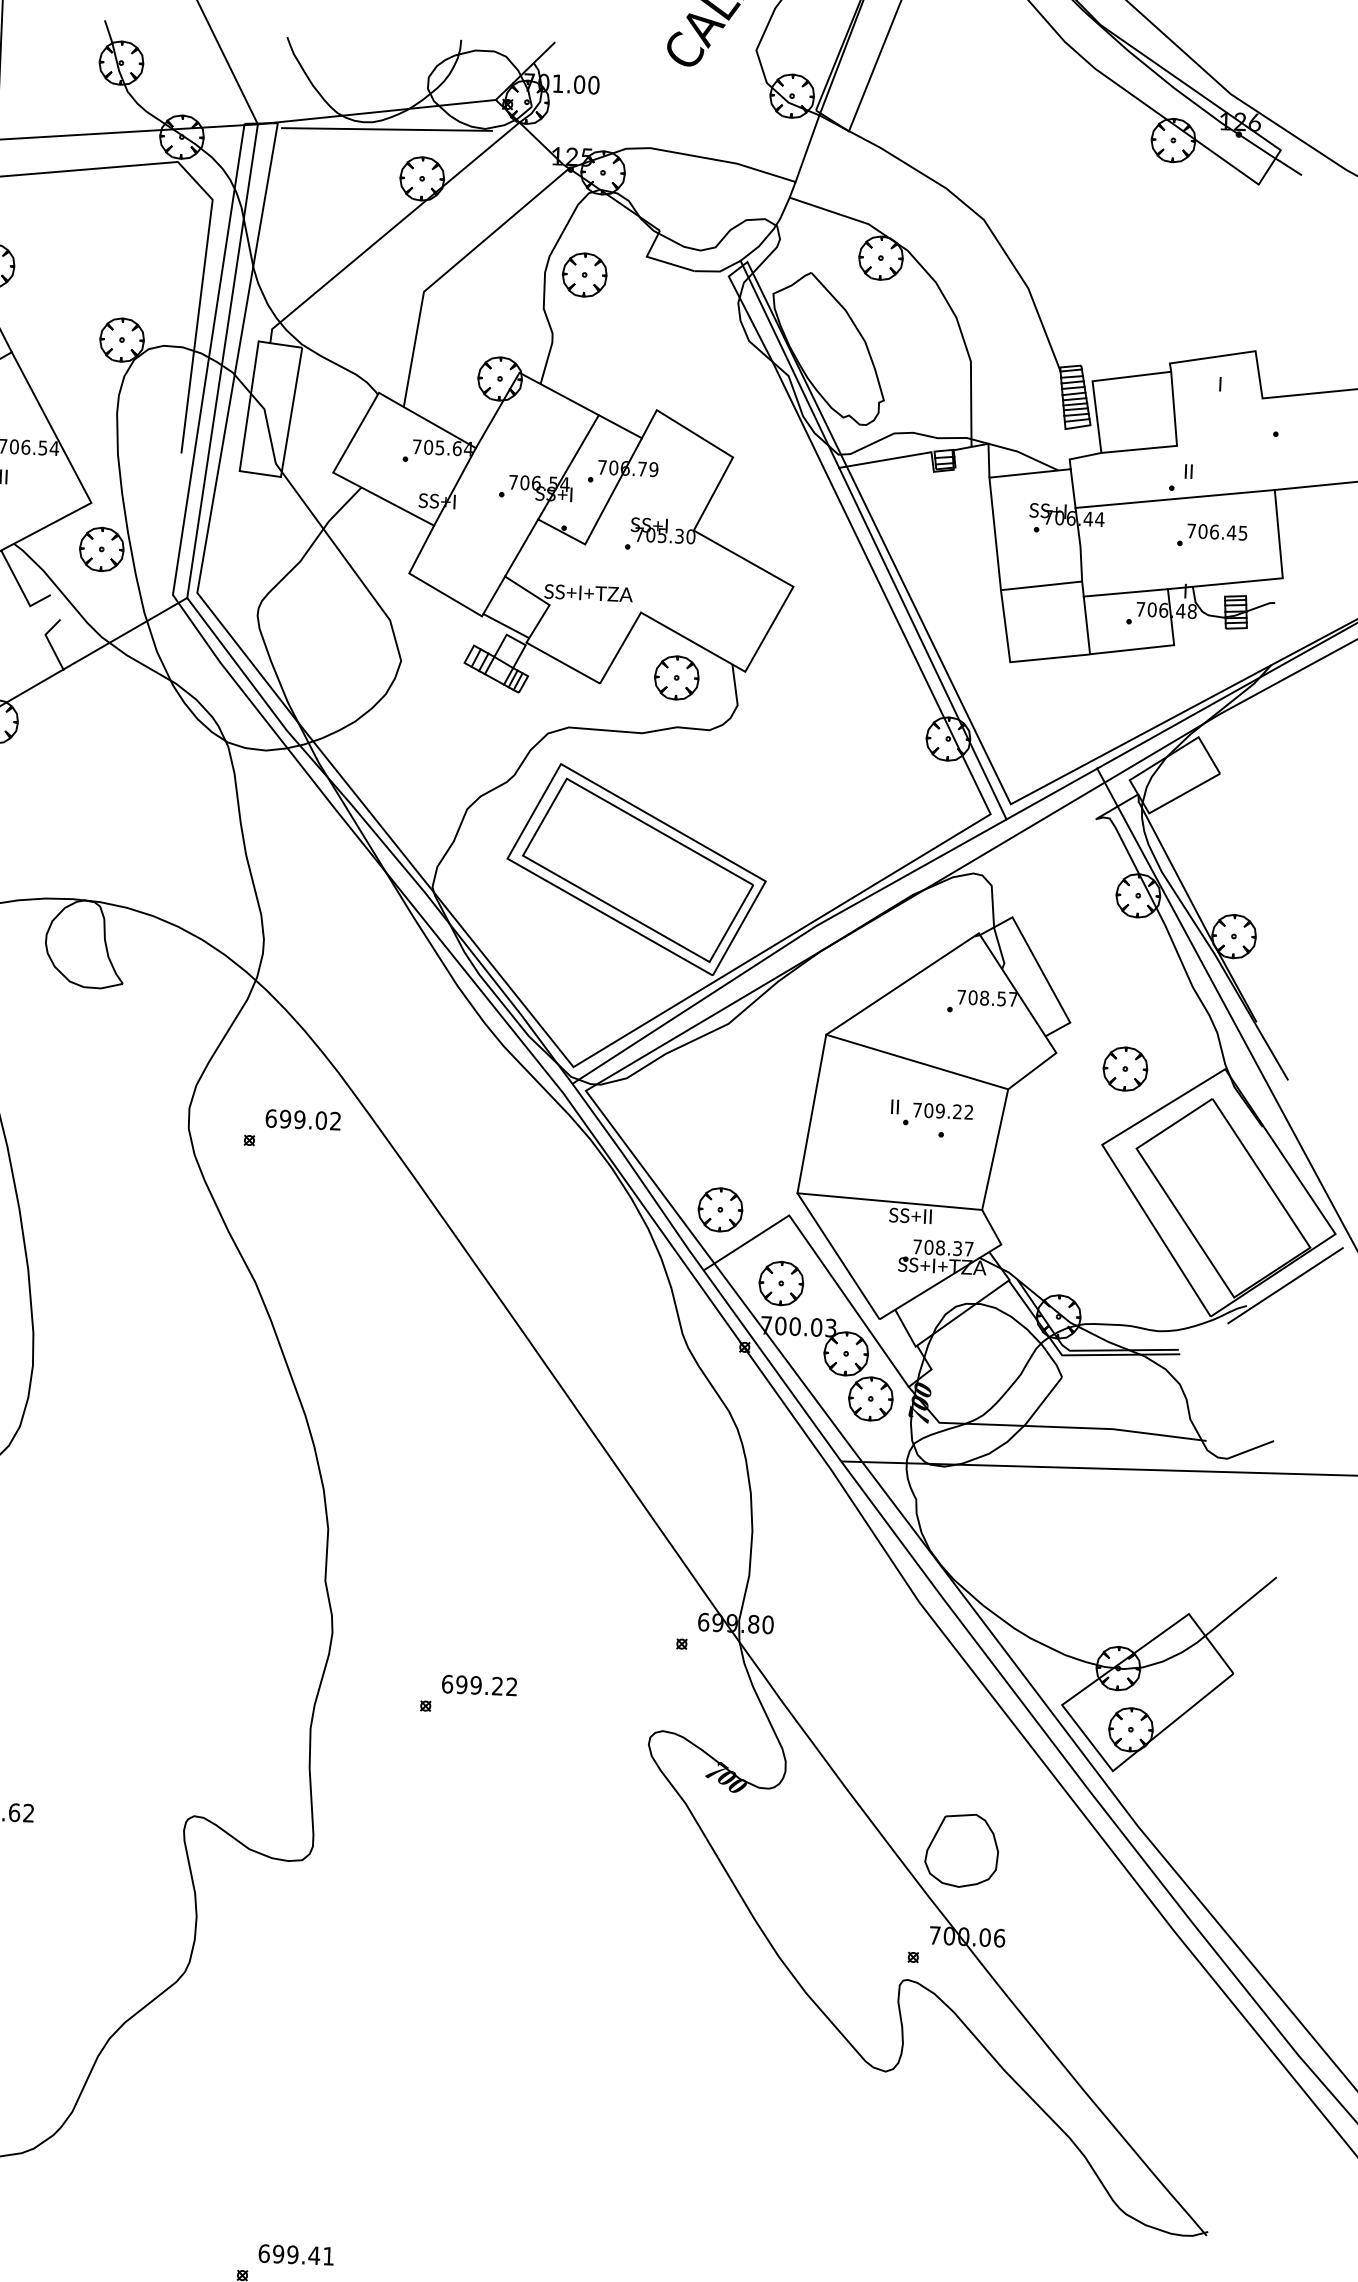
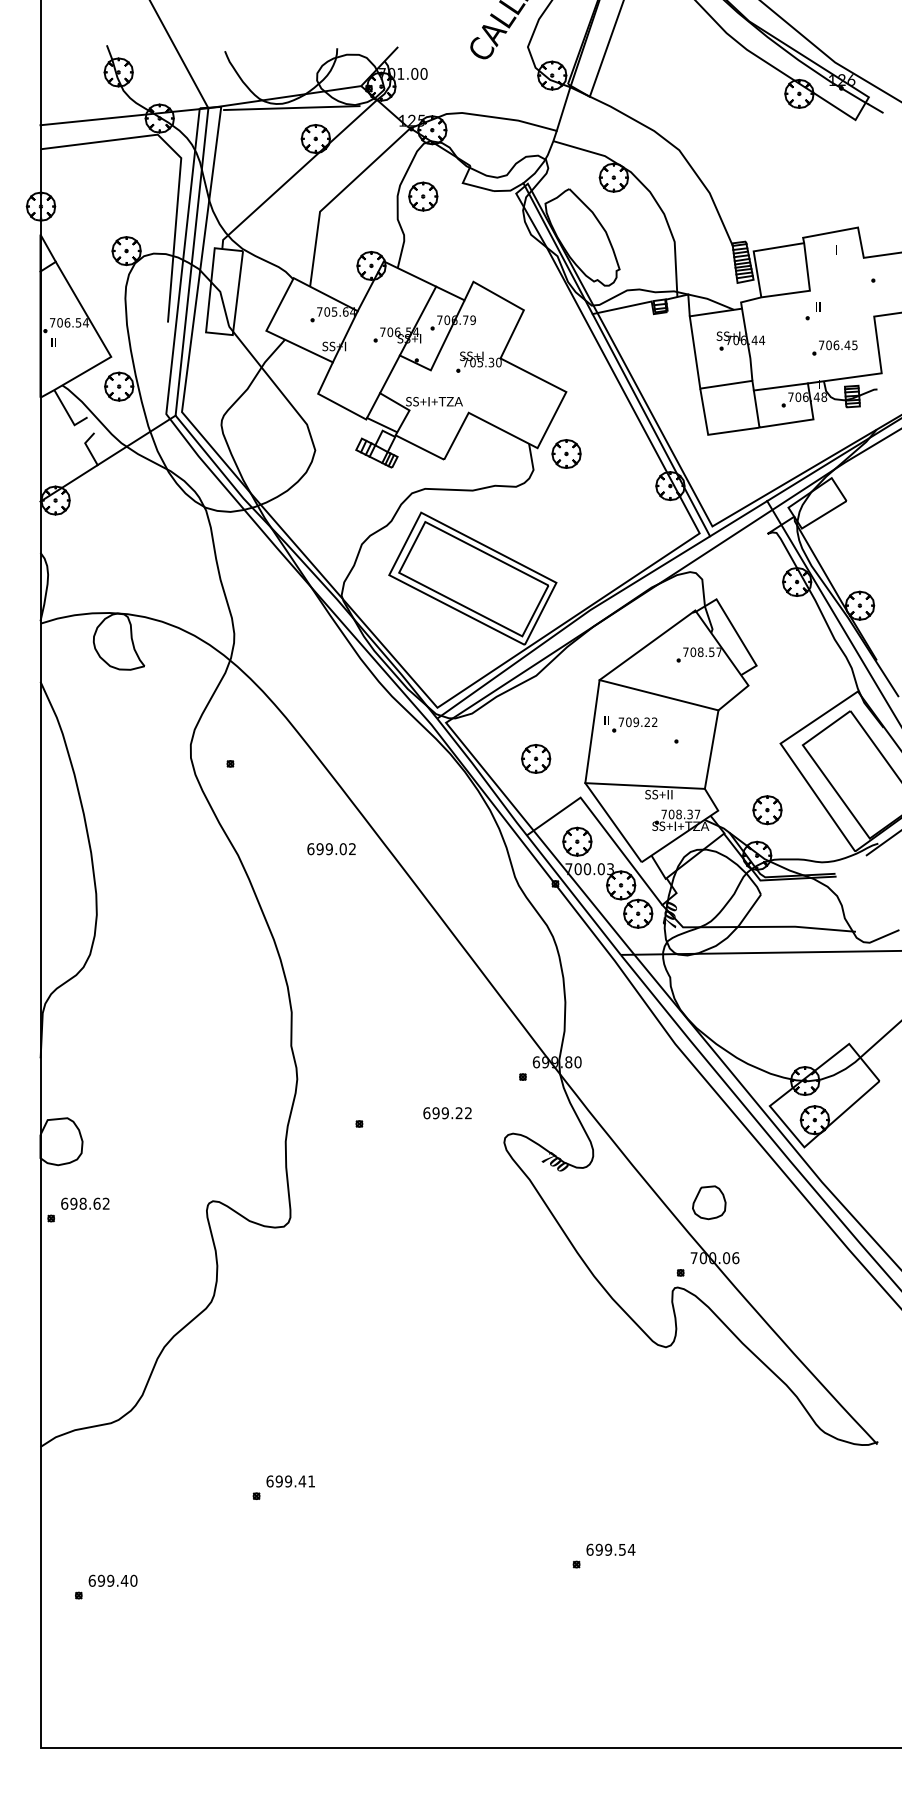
line: (1175, 498) -> (810, 324), removed
part: (676, 677) -> (566, 453), moved
part: (1125, 1069) -> (767, 810), moved
part: (931, 1114) -> (630, 724), moved
text: (303, 1120) -> (331, 849), moved
part: (721, 1209) -> (536, 758), moved
text: (479, 1685) -> (447, 1113), moved
part: (962, 1850) -> (709, 1202), size x0.7

